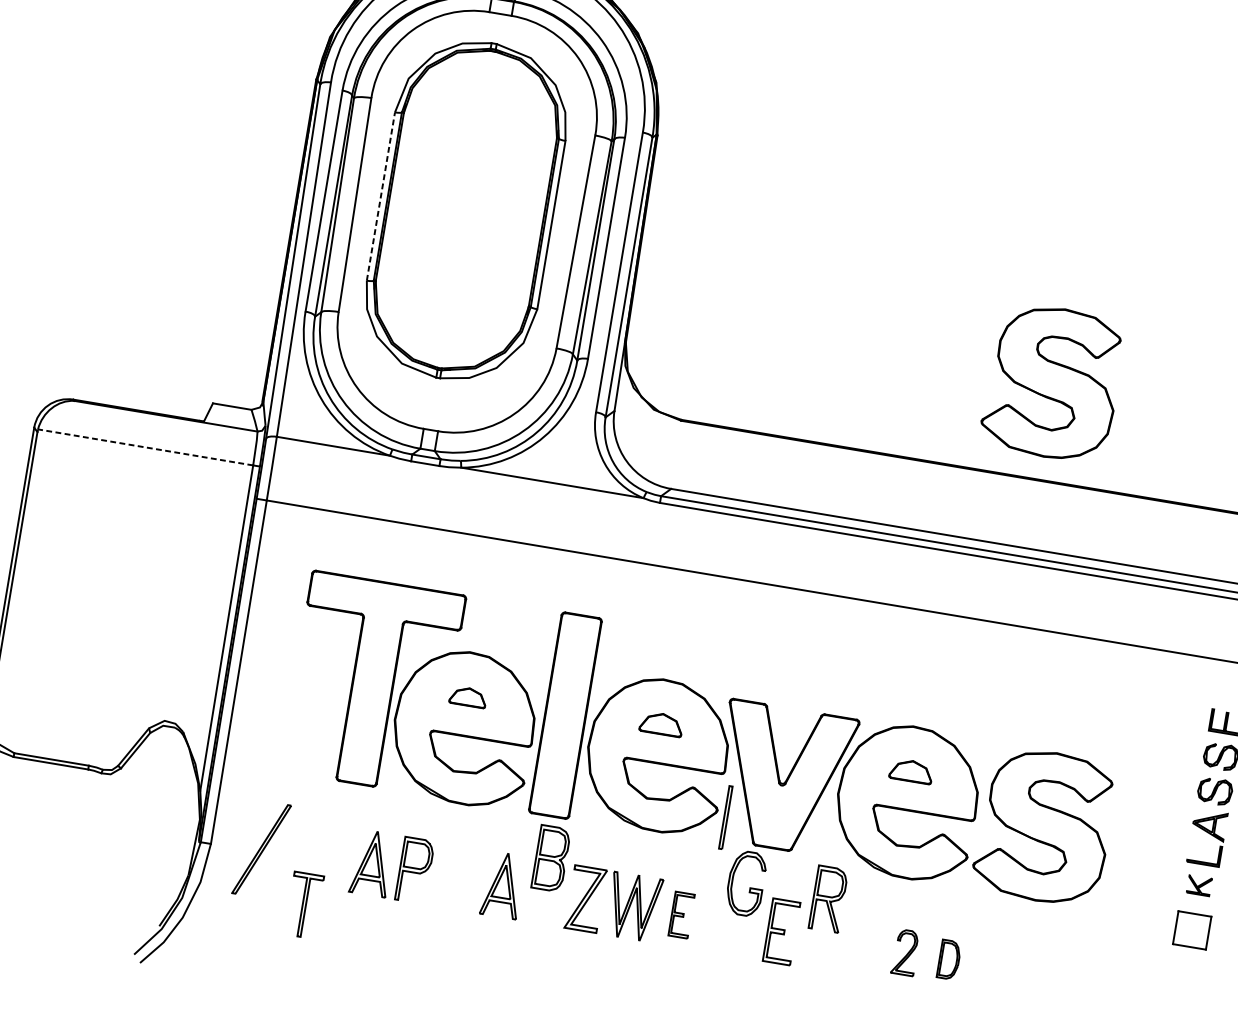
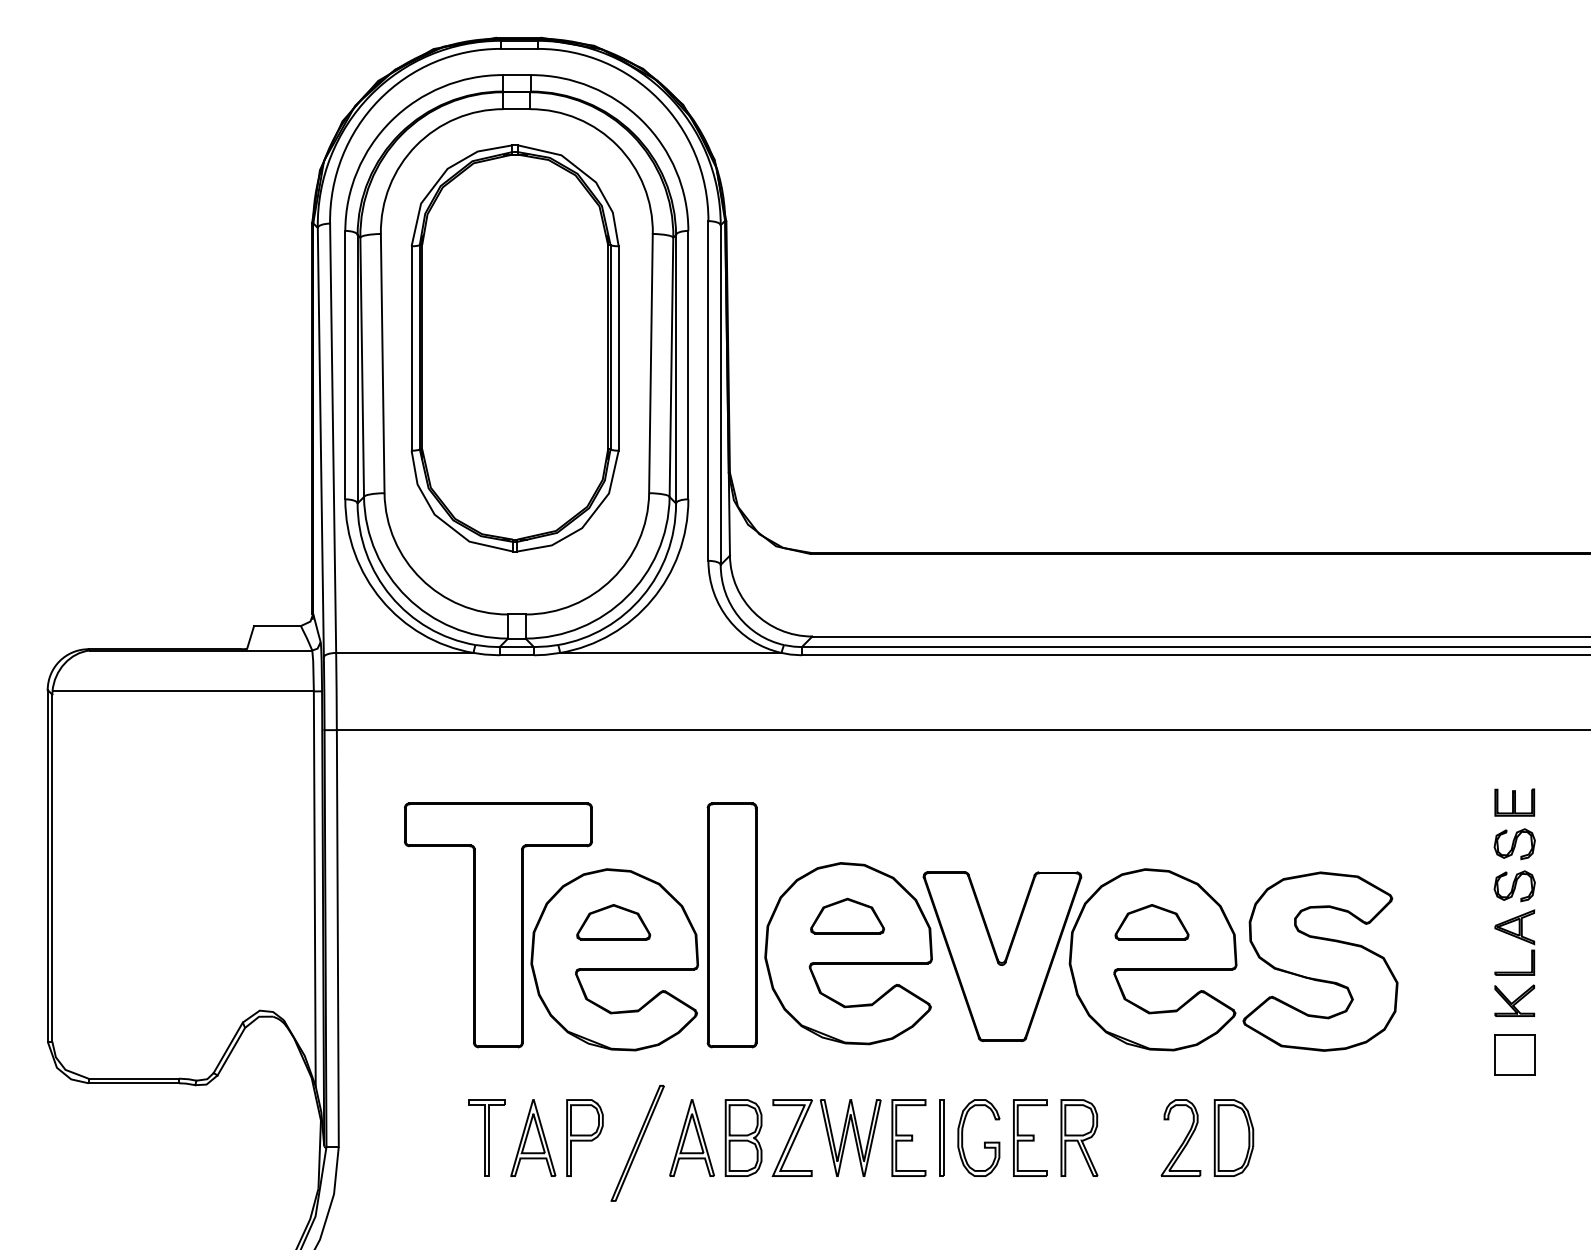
line: (380, 195) -> (411, 347), dashed -> solid
part: (1053, 382) -> (1242, 435), removed
line: (145, 447) -> (183, 691), dashed -> solid
part: (468, 696) -> (613, 922), size x1.67
part: (661, 723) -> (847, 915), size x1.43
part: (911, 771) -> (1151, 922), size x1.43
part: (725, 817) -> (941, 1137), moved
part: (261, 849) -> (637, 1143), moved
part: (551, 858) -> (743, 1137), moved
part: (1199, 885) -> (1514, 1000), size x1.43
part: (750, 887) -> (984, 1141), moved
part: (828, 898) -> (1079, 1137), moved
part: (303, 904) -> (486, 1137), moved
part: (681, 914) -> (908, 1137), size x1.43
part: (905, 952) -> (1180, 1137), size x1.43
part: (948, 959) -> (1233, 1137), size x1.67

